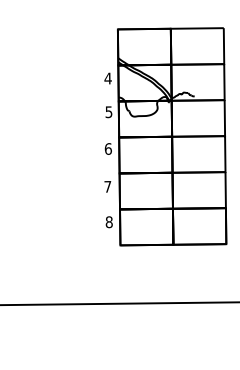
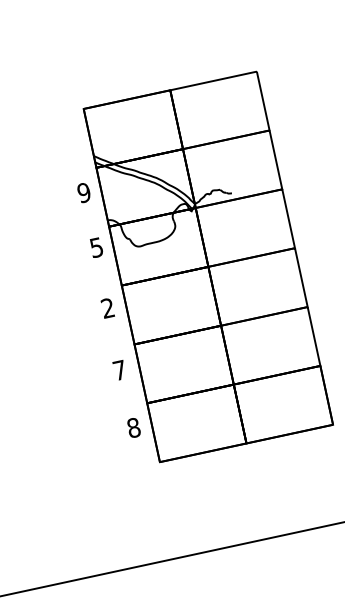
text: (107, 78) -> (83, 192), 4 -> 9
text: (107, 148) -> (106, 307), 6 -> 2

